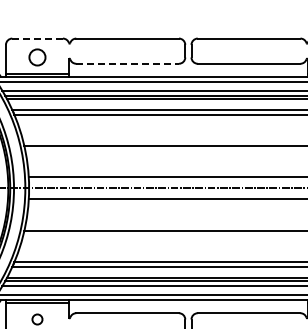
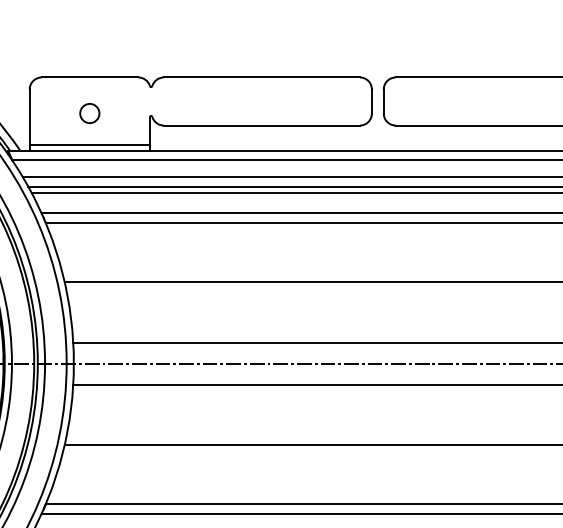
line: (37, 38) -> (89, 77), dashed -> solid
circle: (37, 57) -> (89, 113), size x0.62
line: (128, 63) -> (263, 125), dashed -> solid

